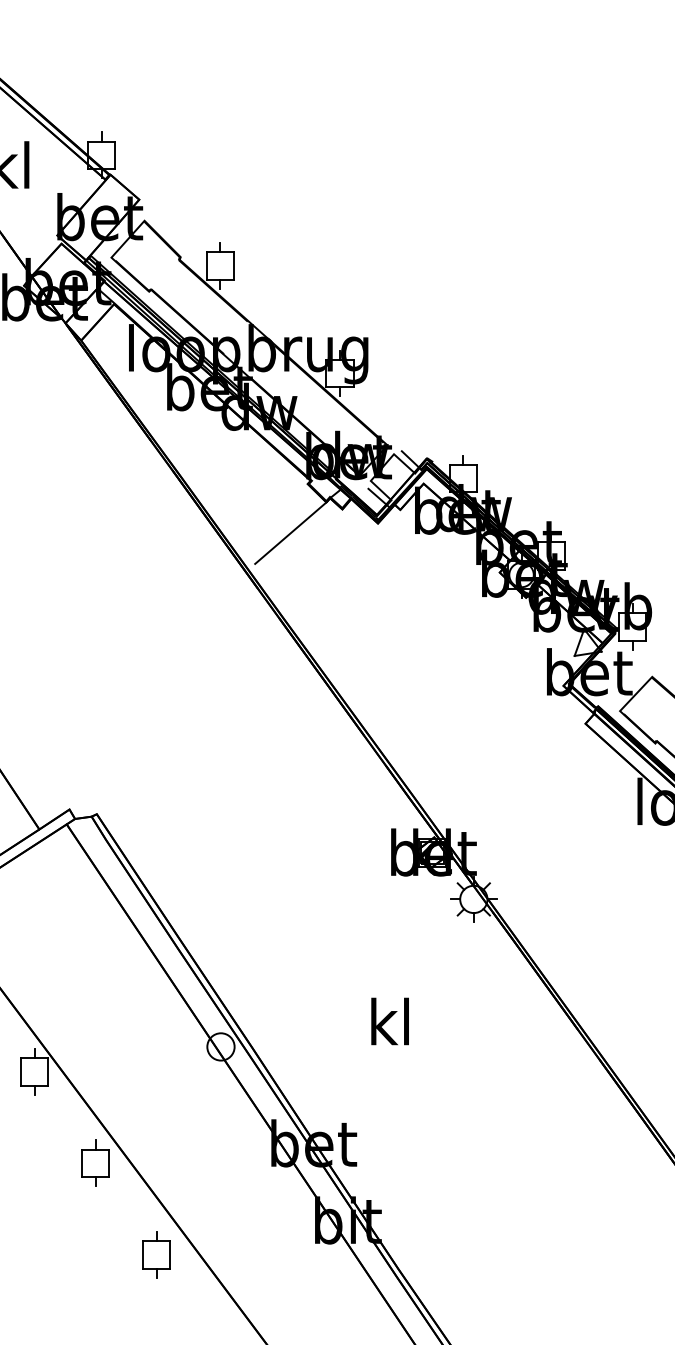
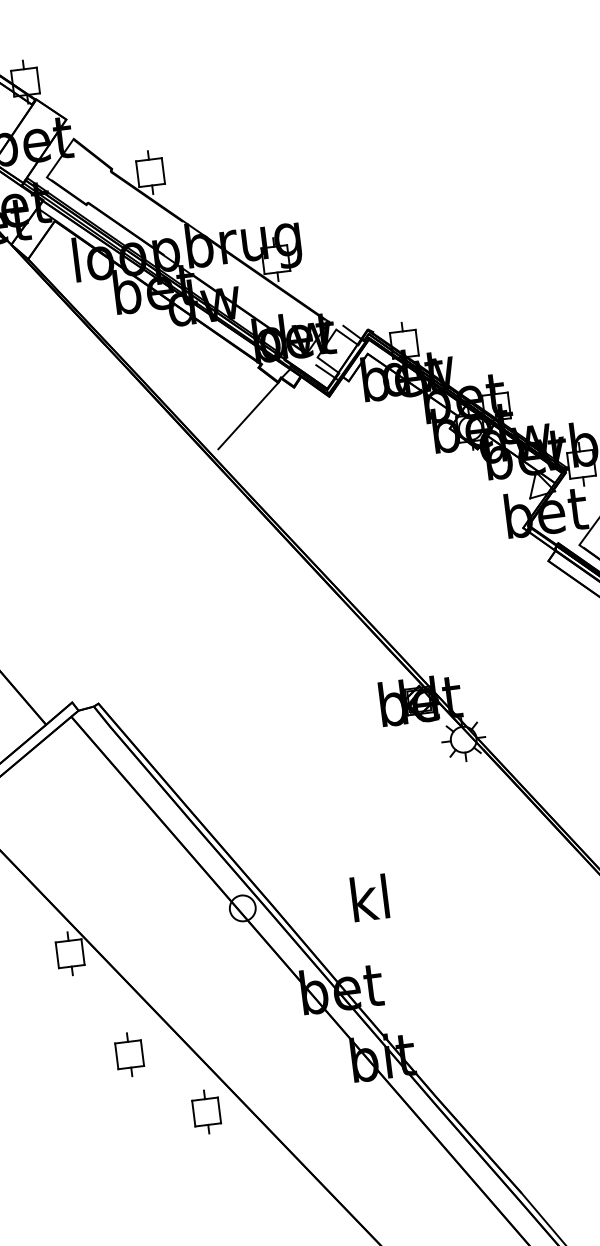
text: (389, 1021) -> (369, 897), moved
part: (95, 1162) -> (129, 1054), moved

